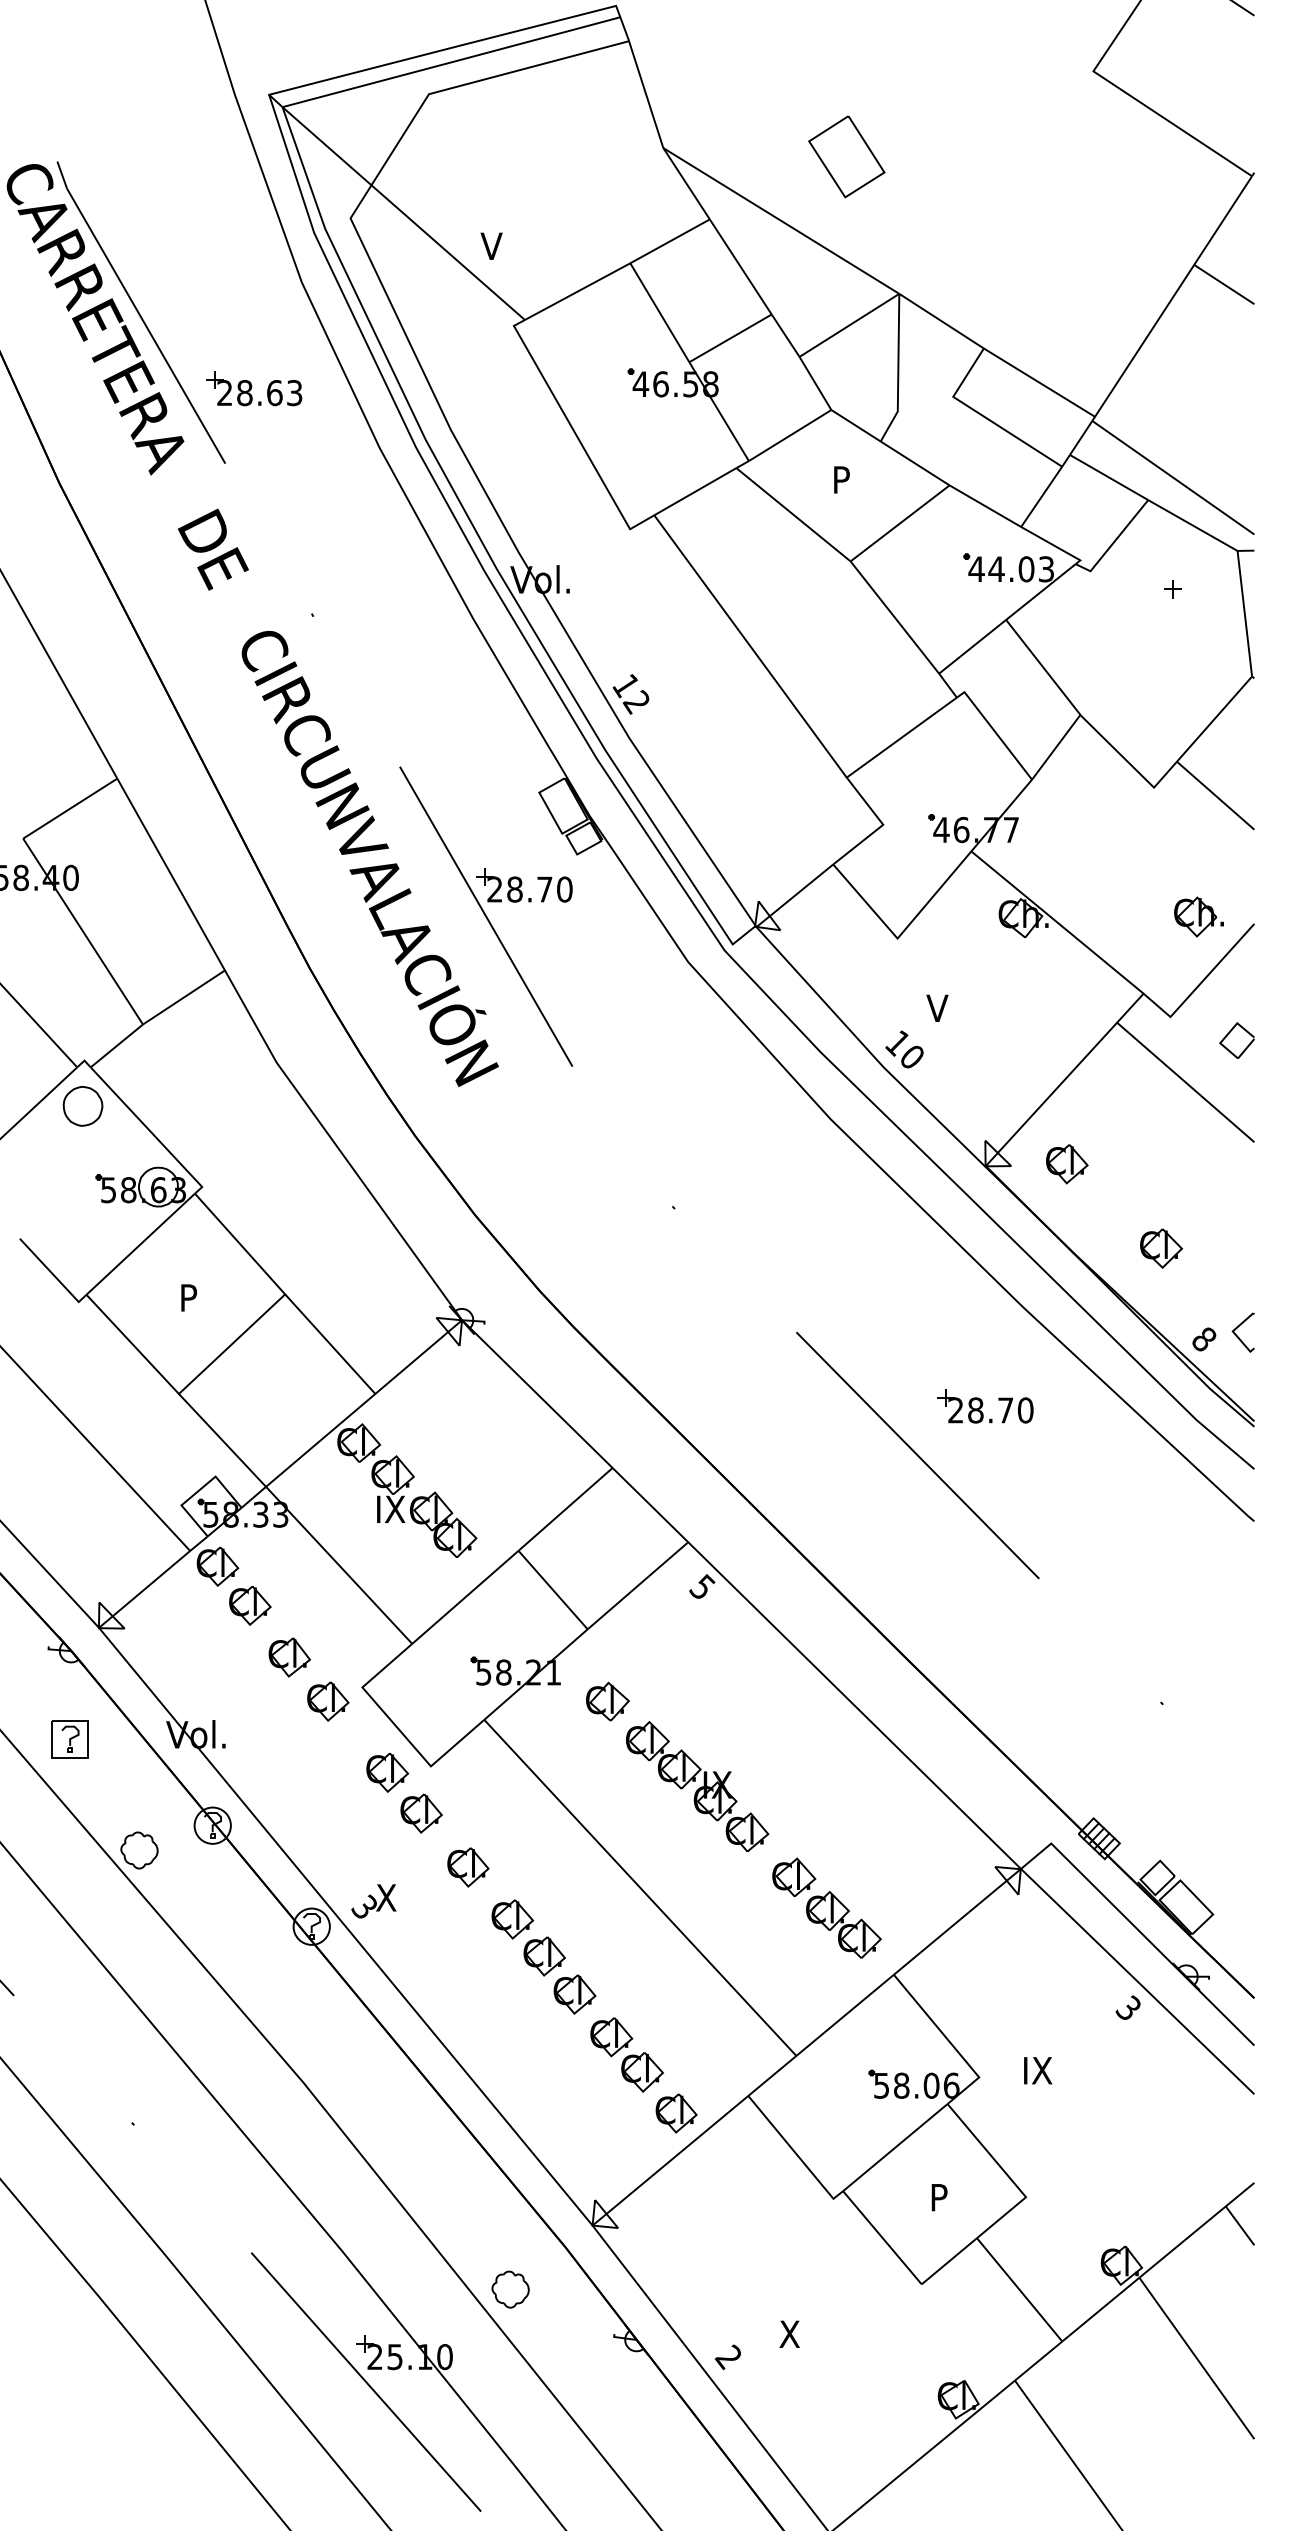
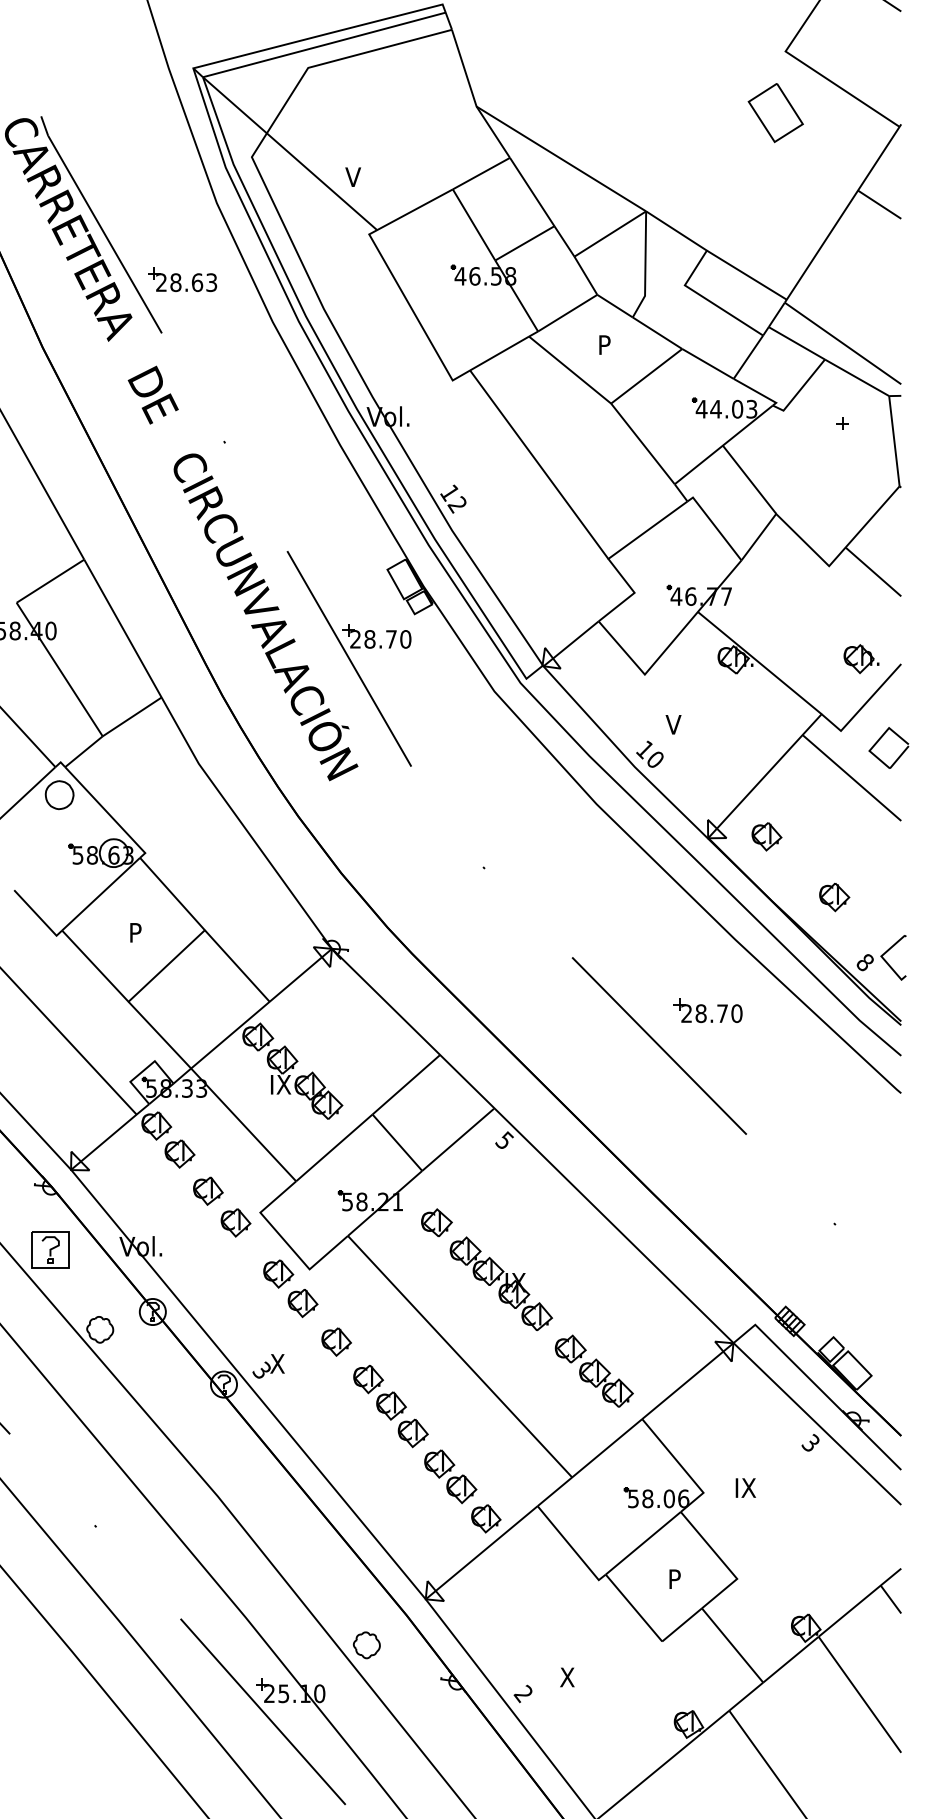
part: (846, 156) -> (775, 112), moved
part: (1236, 1040) -> (888, 747), size x1.6
part: (1242, 1332) -> (892, 957), size x1.6
part: (69, 1739) -> (49, 1250), size x1.4

